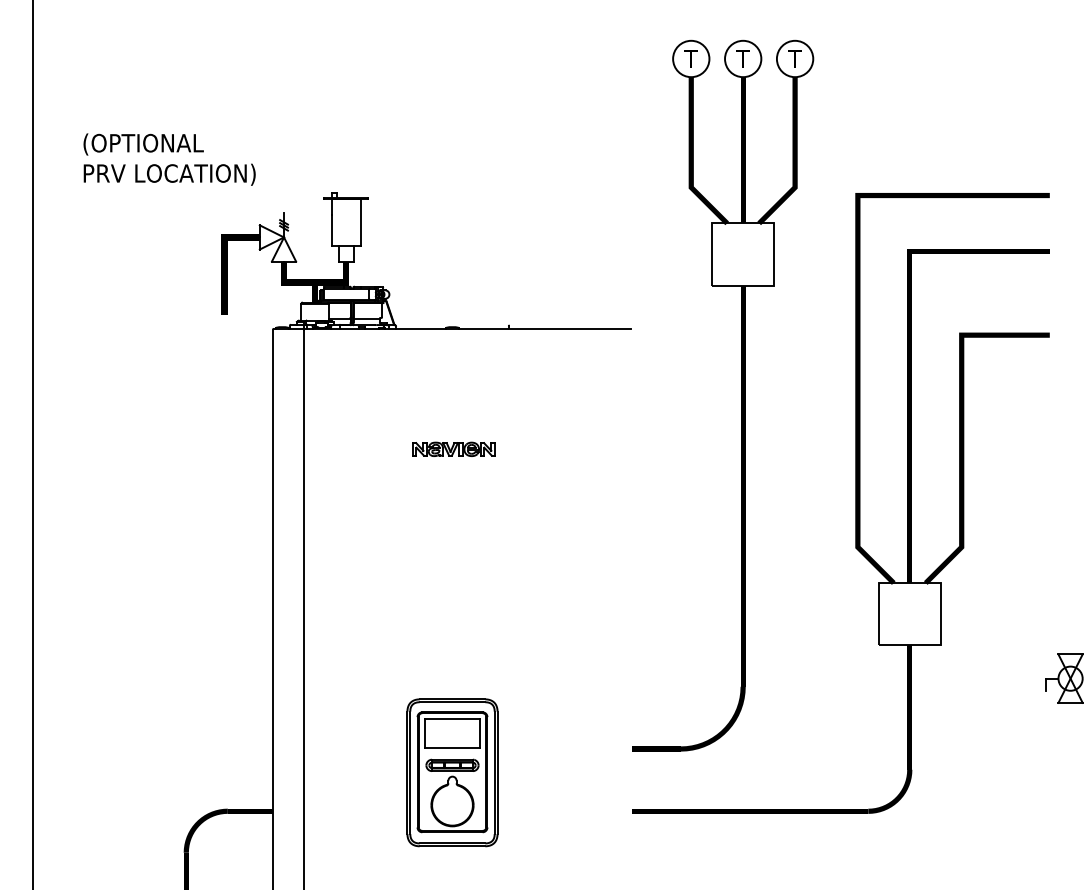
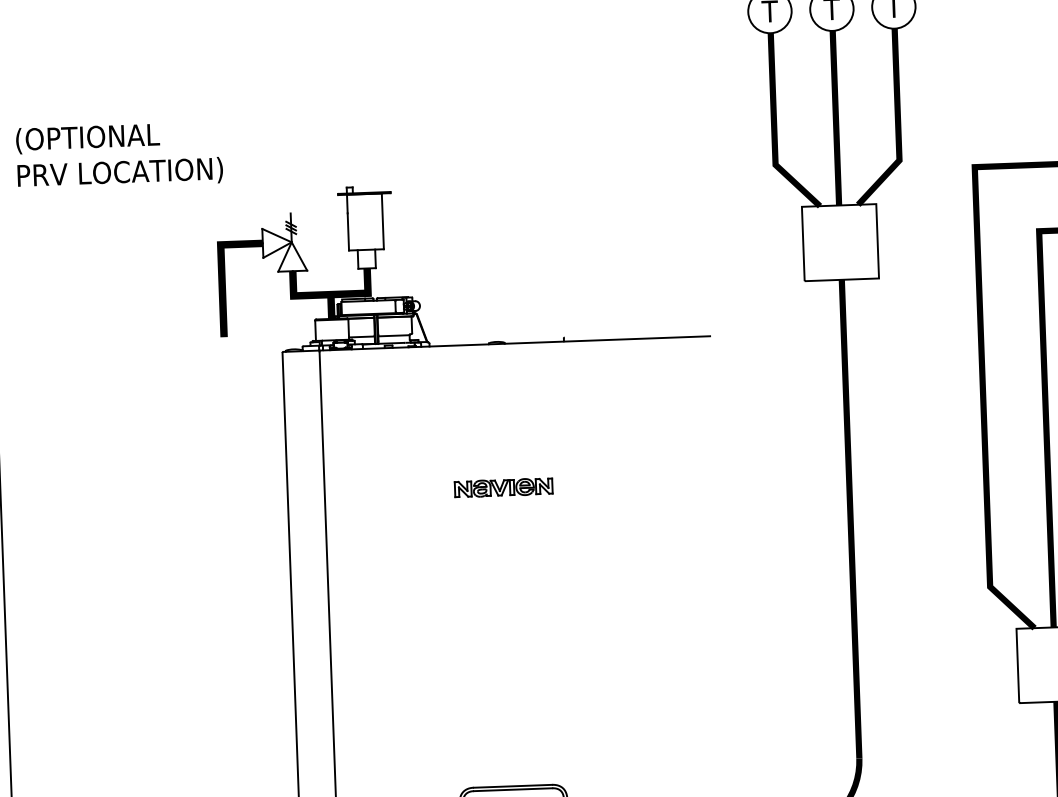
text: (169, 159) -> (119, 155), moved

